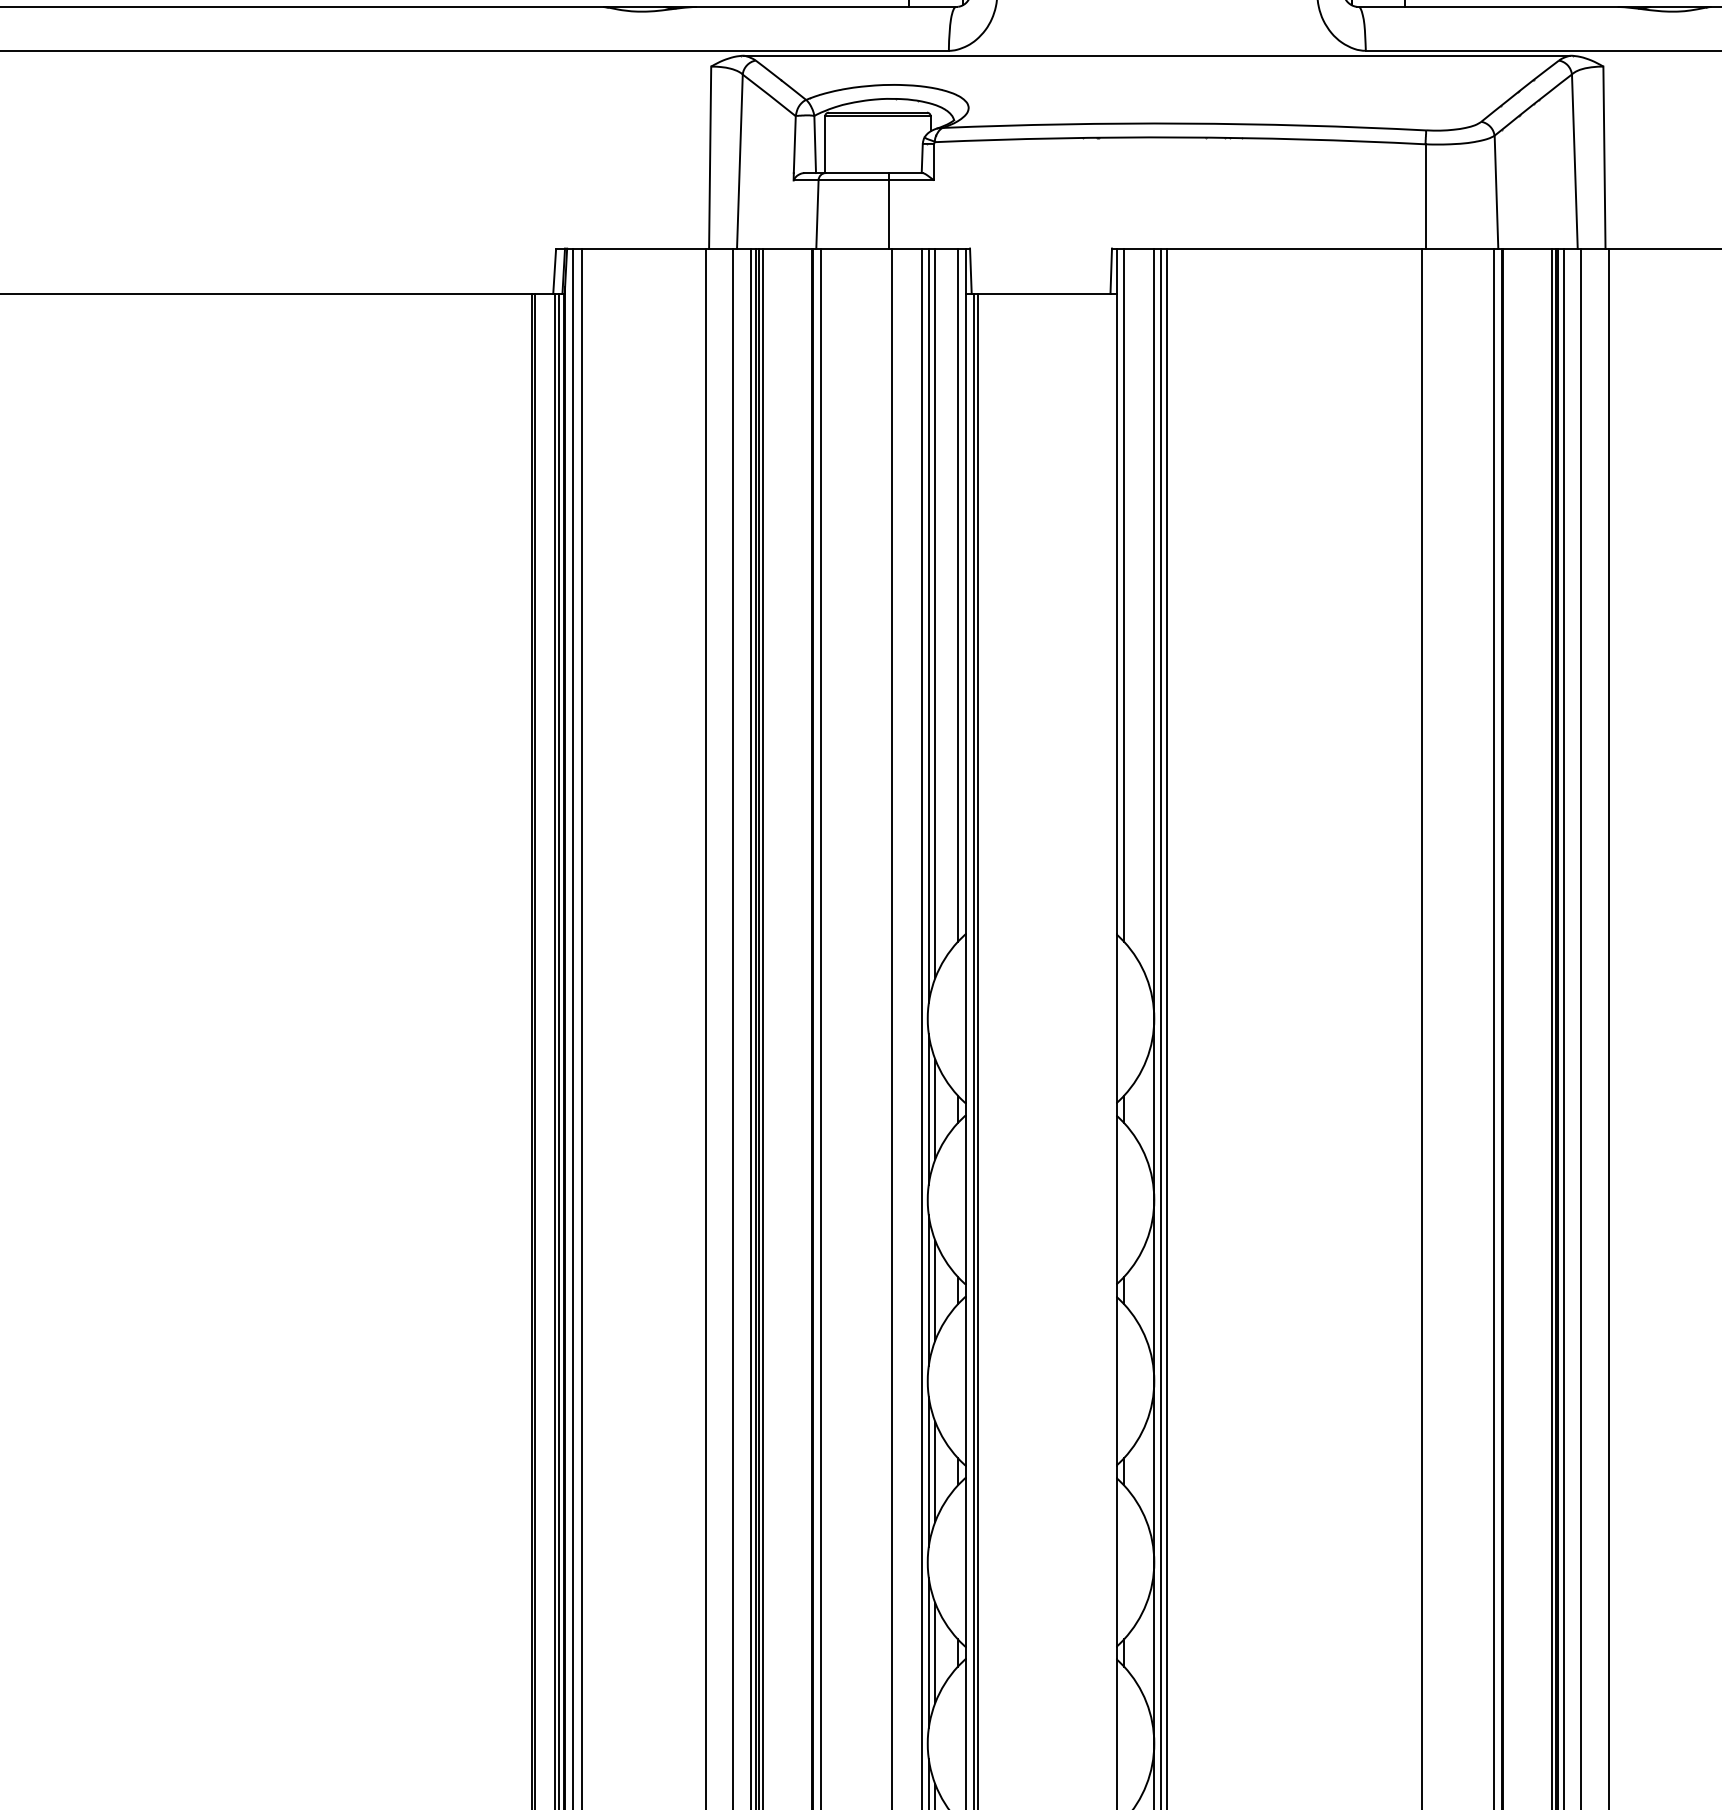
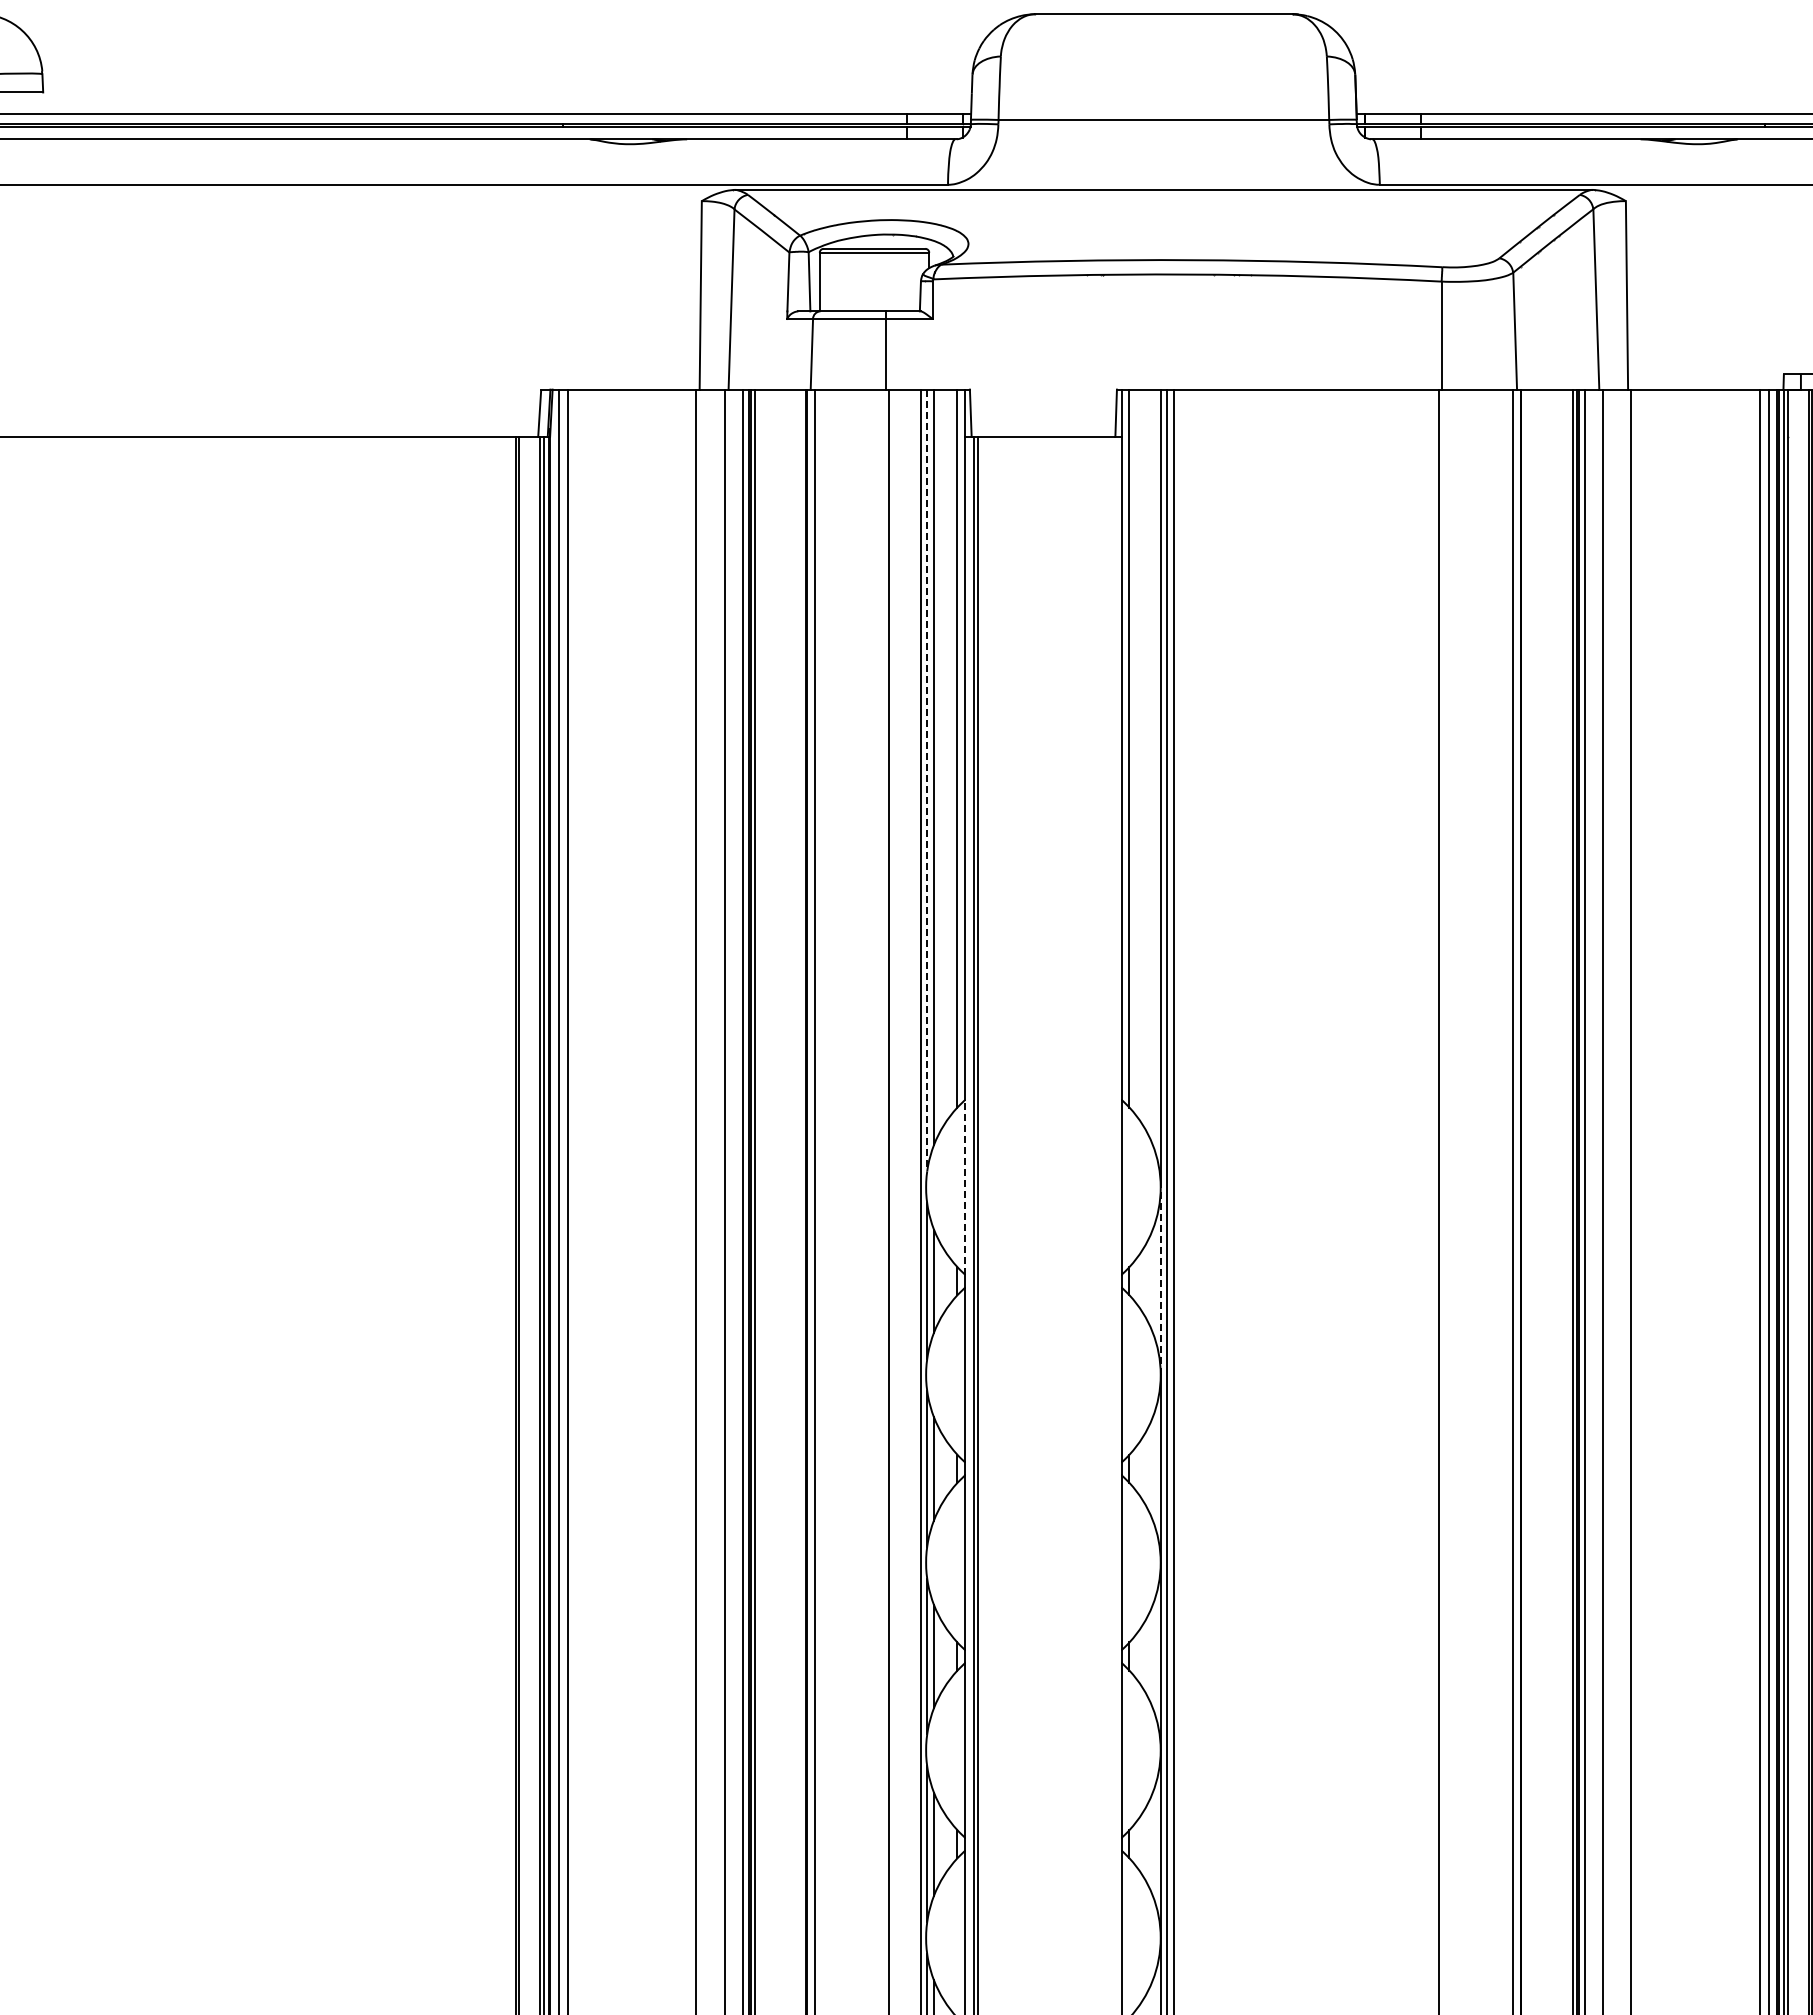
line: (929, 625) -> (927, 780), solid -> dashed
line: (965, 1017) -> (965, 1186), solid -> dashed
line: (1154, 1109) -> (1160, 1281), solid -> dashed

